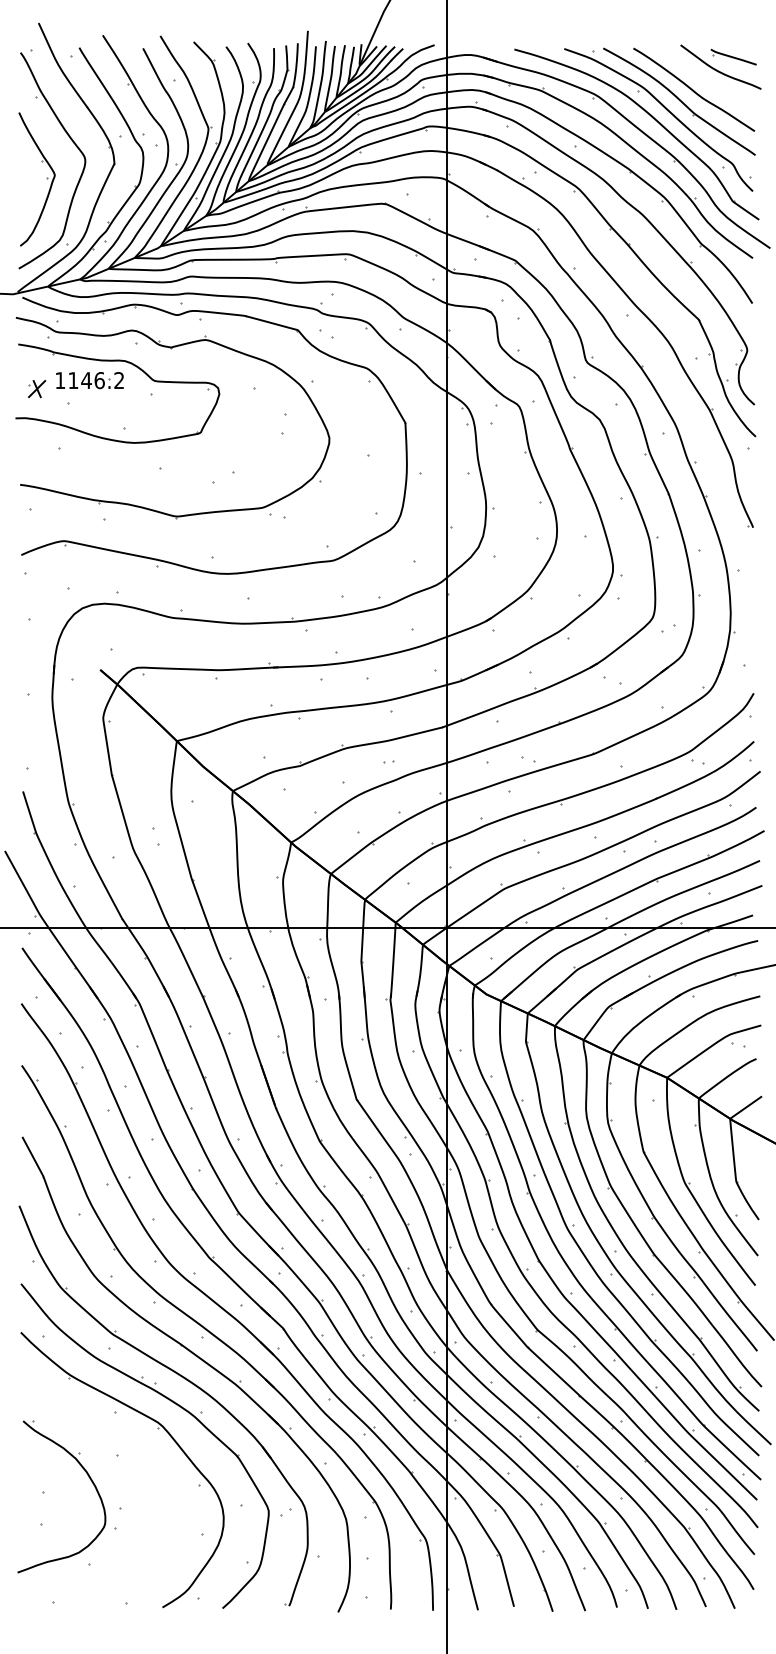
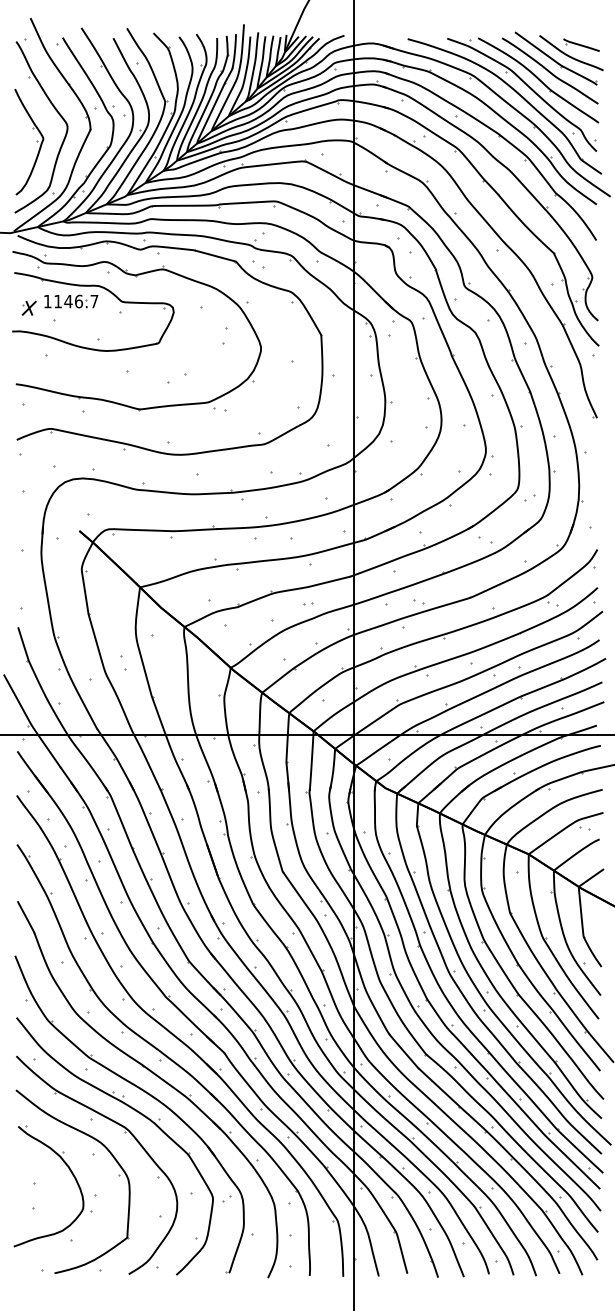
part: (701, 73) -> (556, 58), added
text: (119, 380) -> (94, 301), 1146.2 -> 1146.7
part: (149, 1482) -> (118, 1175), added

